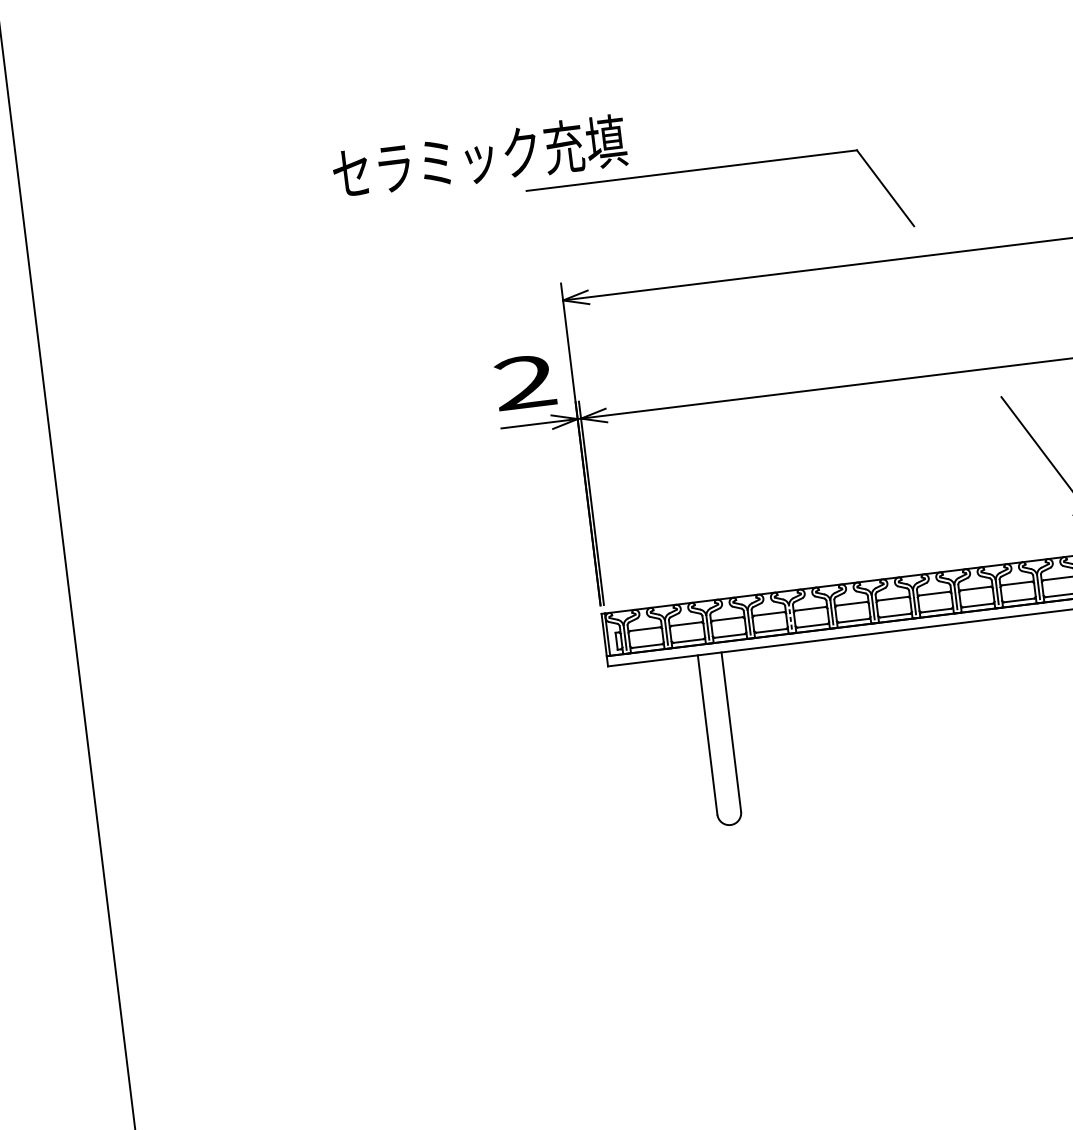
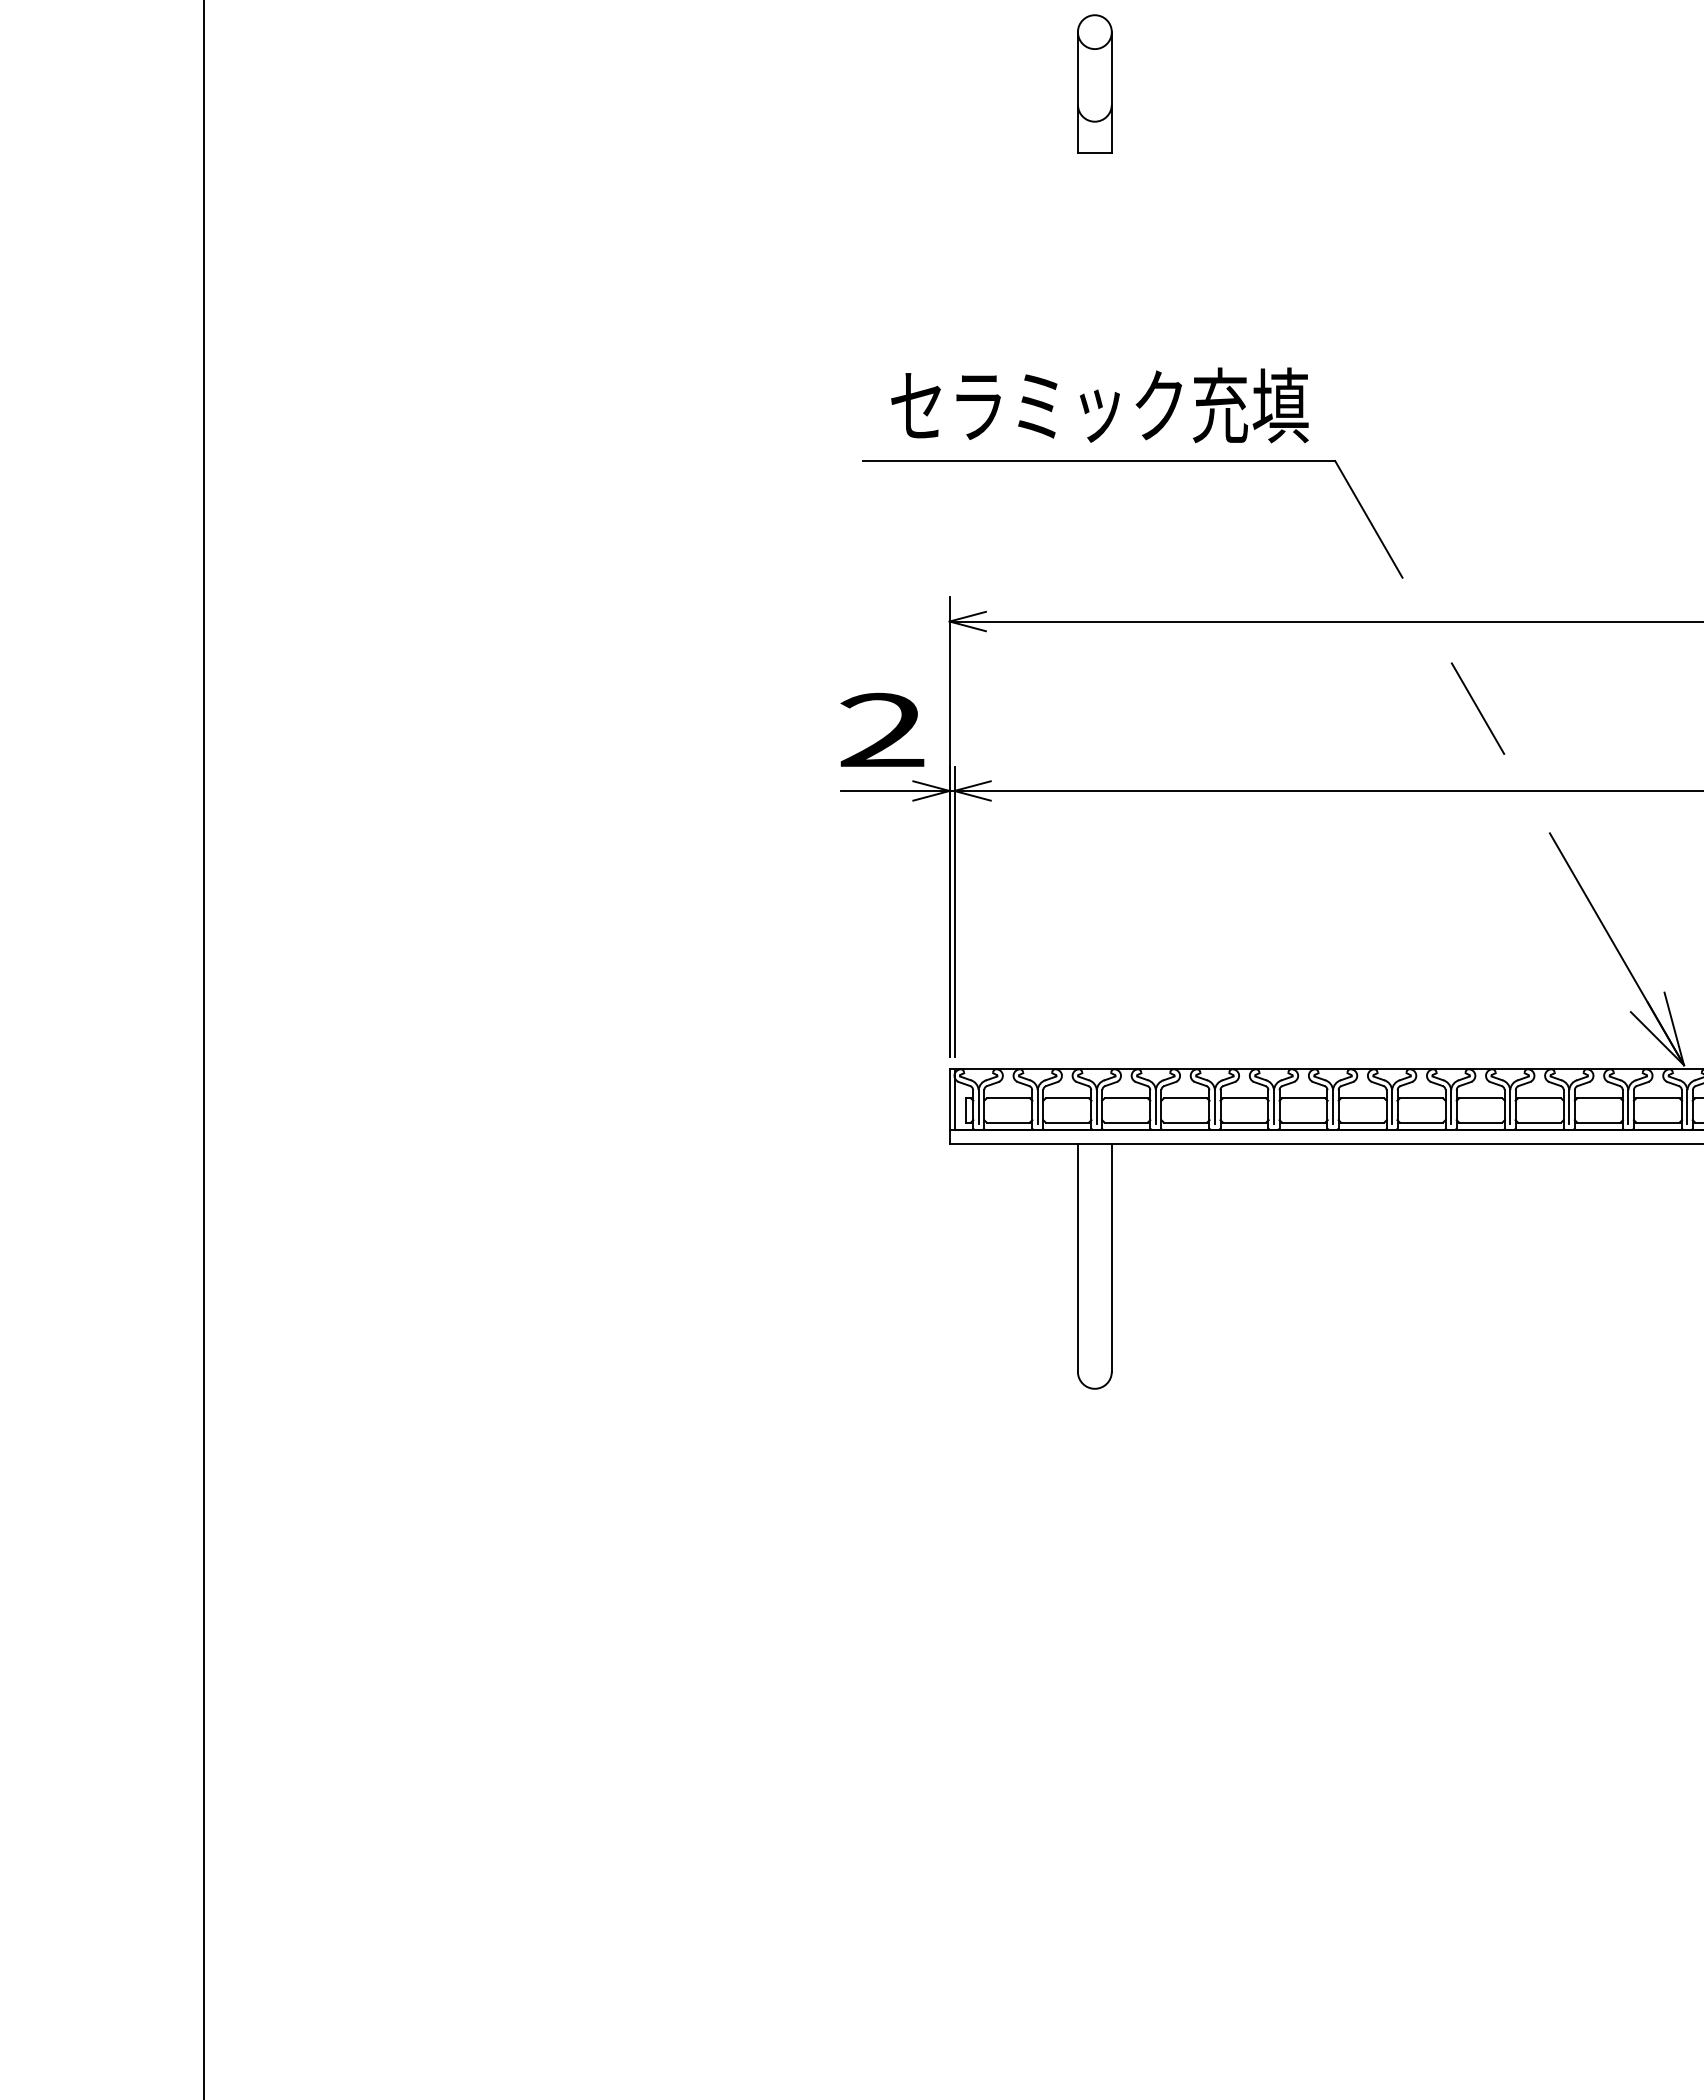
text: (479, 157) -> (1099, 405), moved
part: (715, 168) -> (1132, 461), moved
line: (940, 315) -> (1477, 708), added
line: (790, 617) -> (1214, 1106), dashed -> solid

